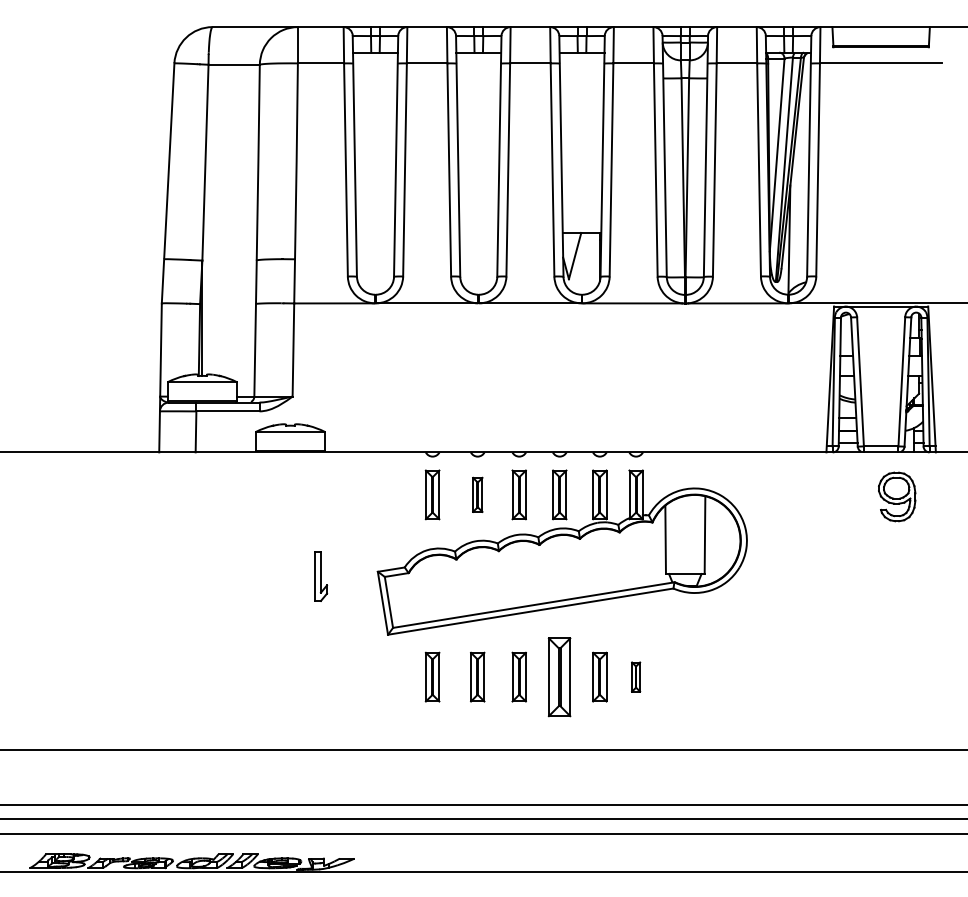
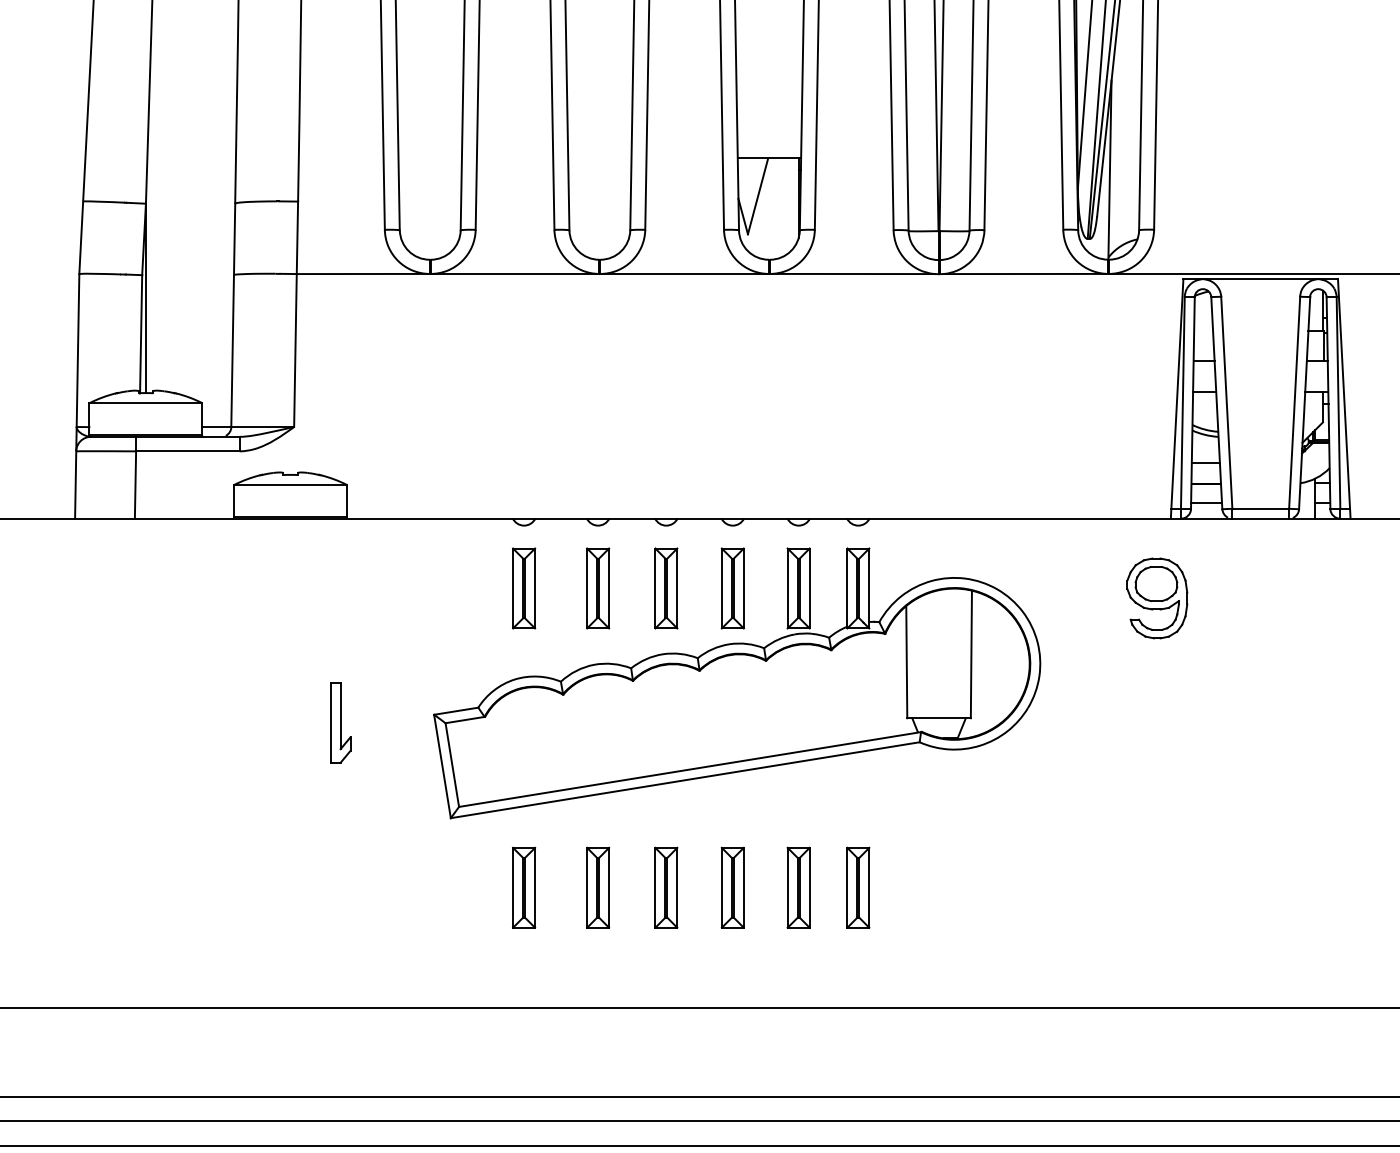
part: (477, 494) -> (597, 587), size x1.43
part: (897, 496) -> (1157, 597), moved
part: (559, 676) -> (732, 886), size x0.62
part: (635, 676) -> (857, 886), size x1.67

